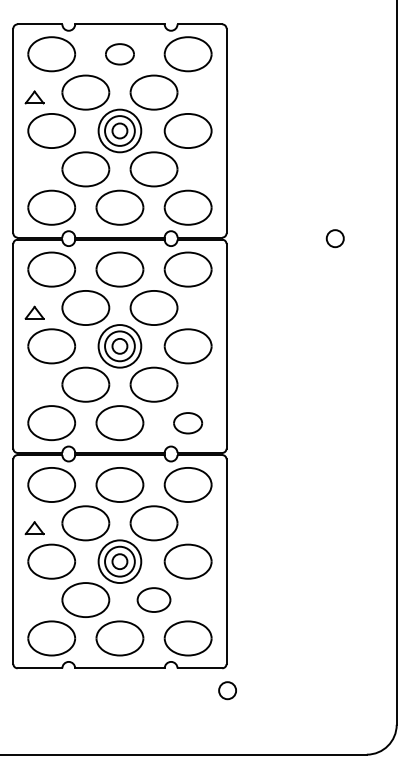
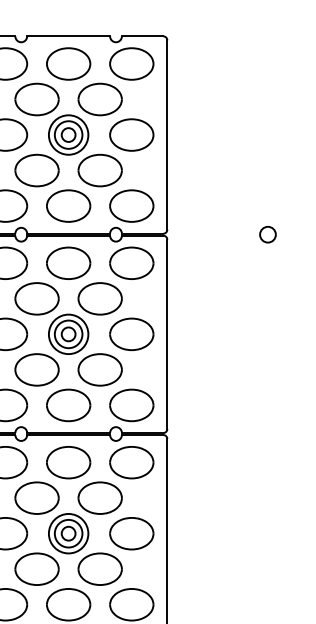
part: (119, 54) -> (68, 64), size x1.67
part: (187, 423) -> (131, 405), size x1.67
part: (153, 599) -> (99, 568), size x1.43

